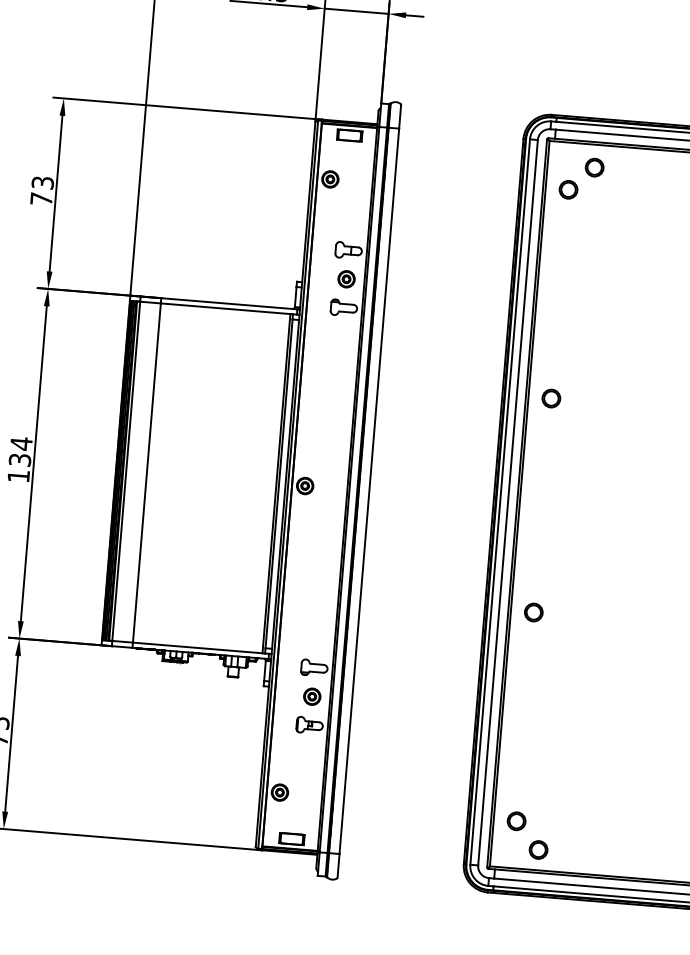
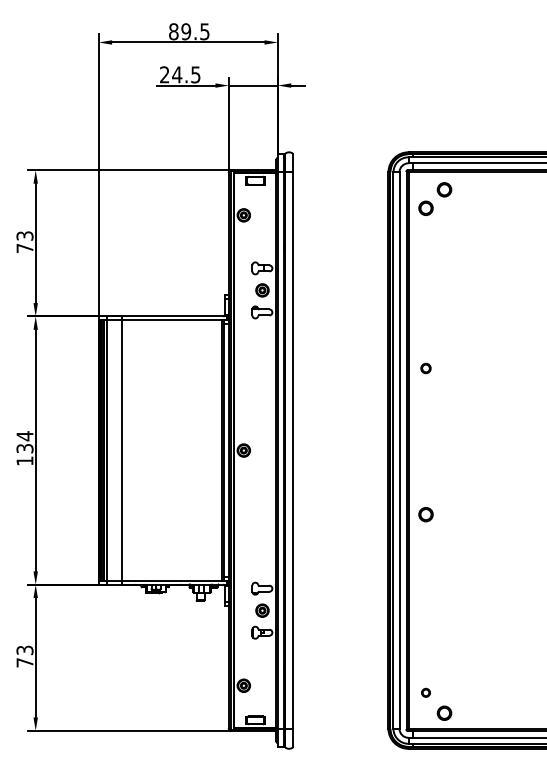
part: (550, 398) -> (425, 368), size x0.7
circle: (533, 612) -> (425, 514), moved
circle: (515, 820) -> (425, 692), size x0.6

